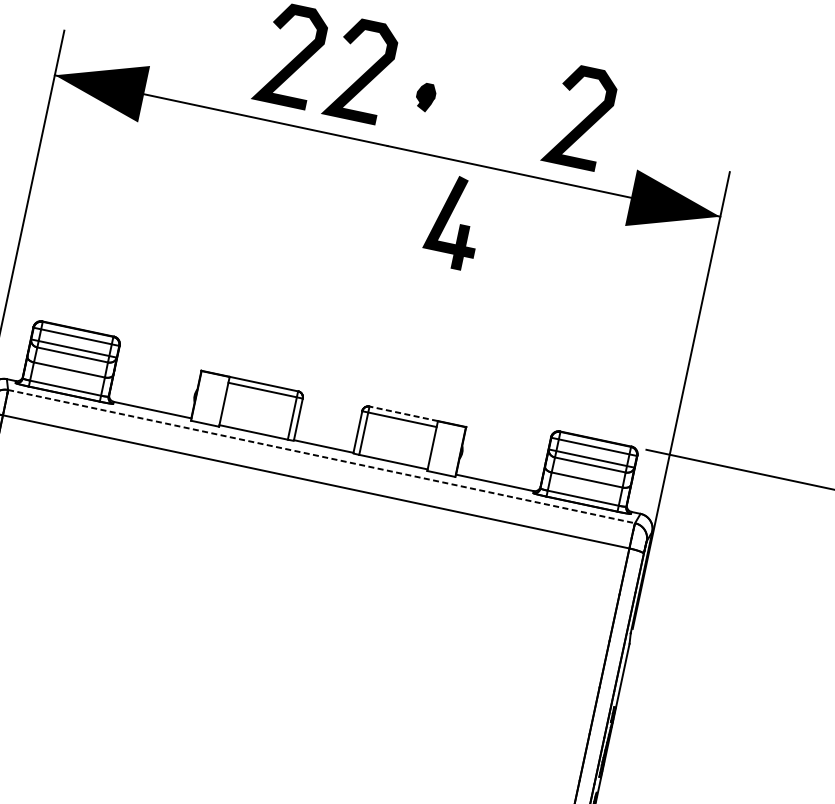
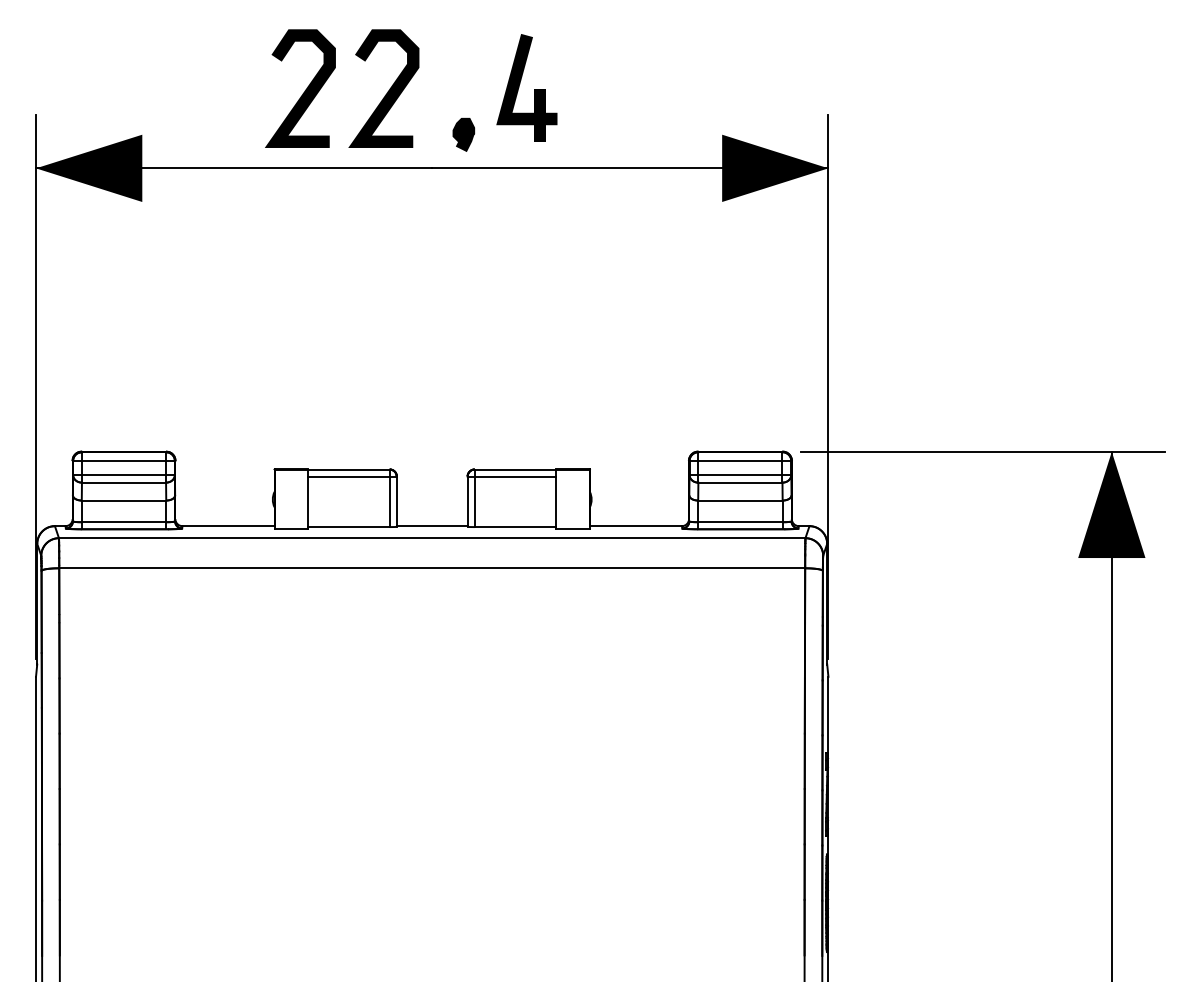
part: (425, 97) -> (463, 134), moved
curve: (582, 120) -> (648, 91), removed
part: (449, 218) -> (520, 84), moved
line: (403, 413) -> (515, 469), dashed -> solid
line: (321, 456) -> (432, 538), dashed -> solid

